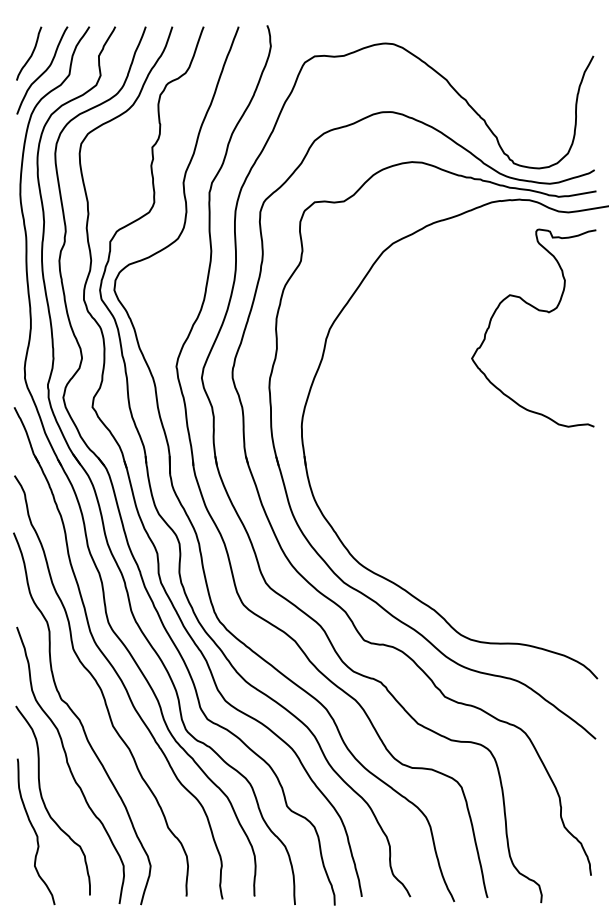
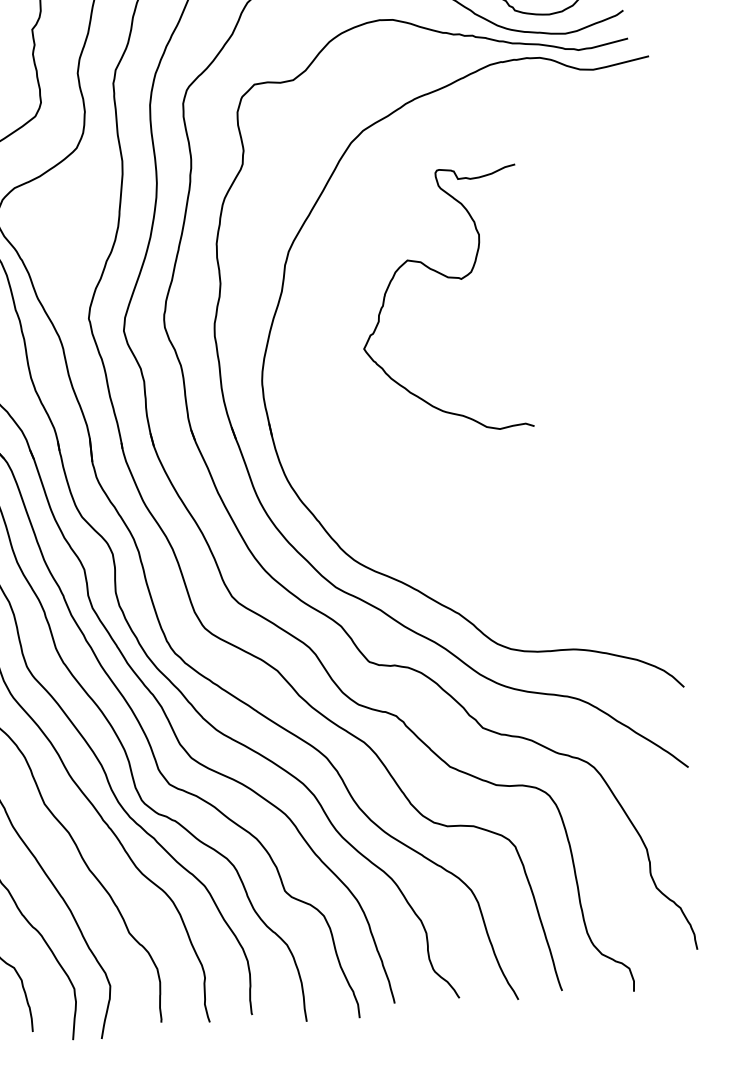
curve: (539, 311) -> (448, 278), moved

